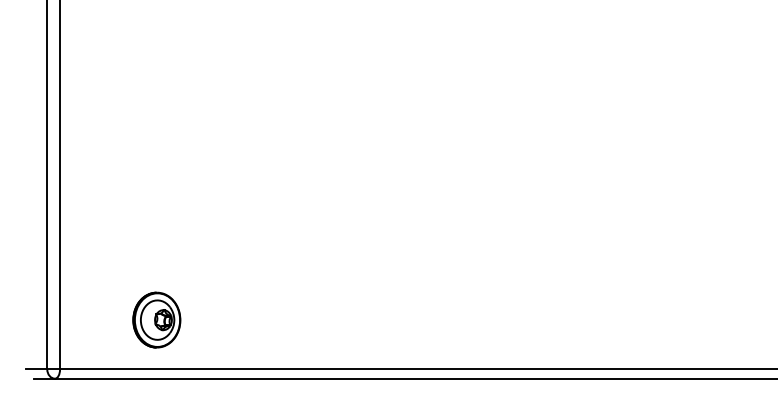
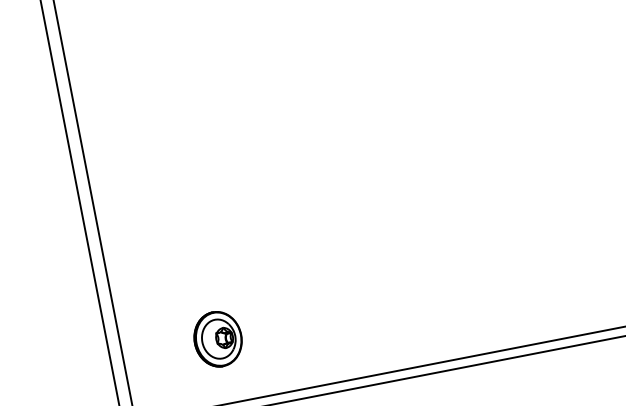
part: (156, 319) -> (217, 338), moved

